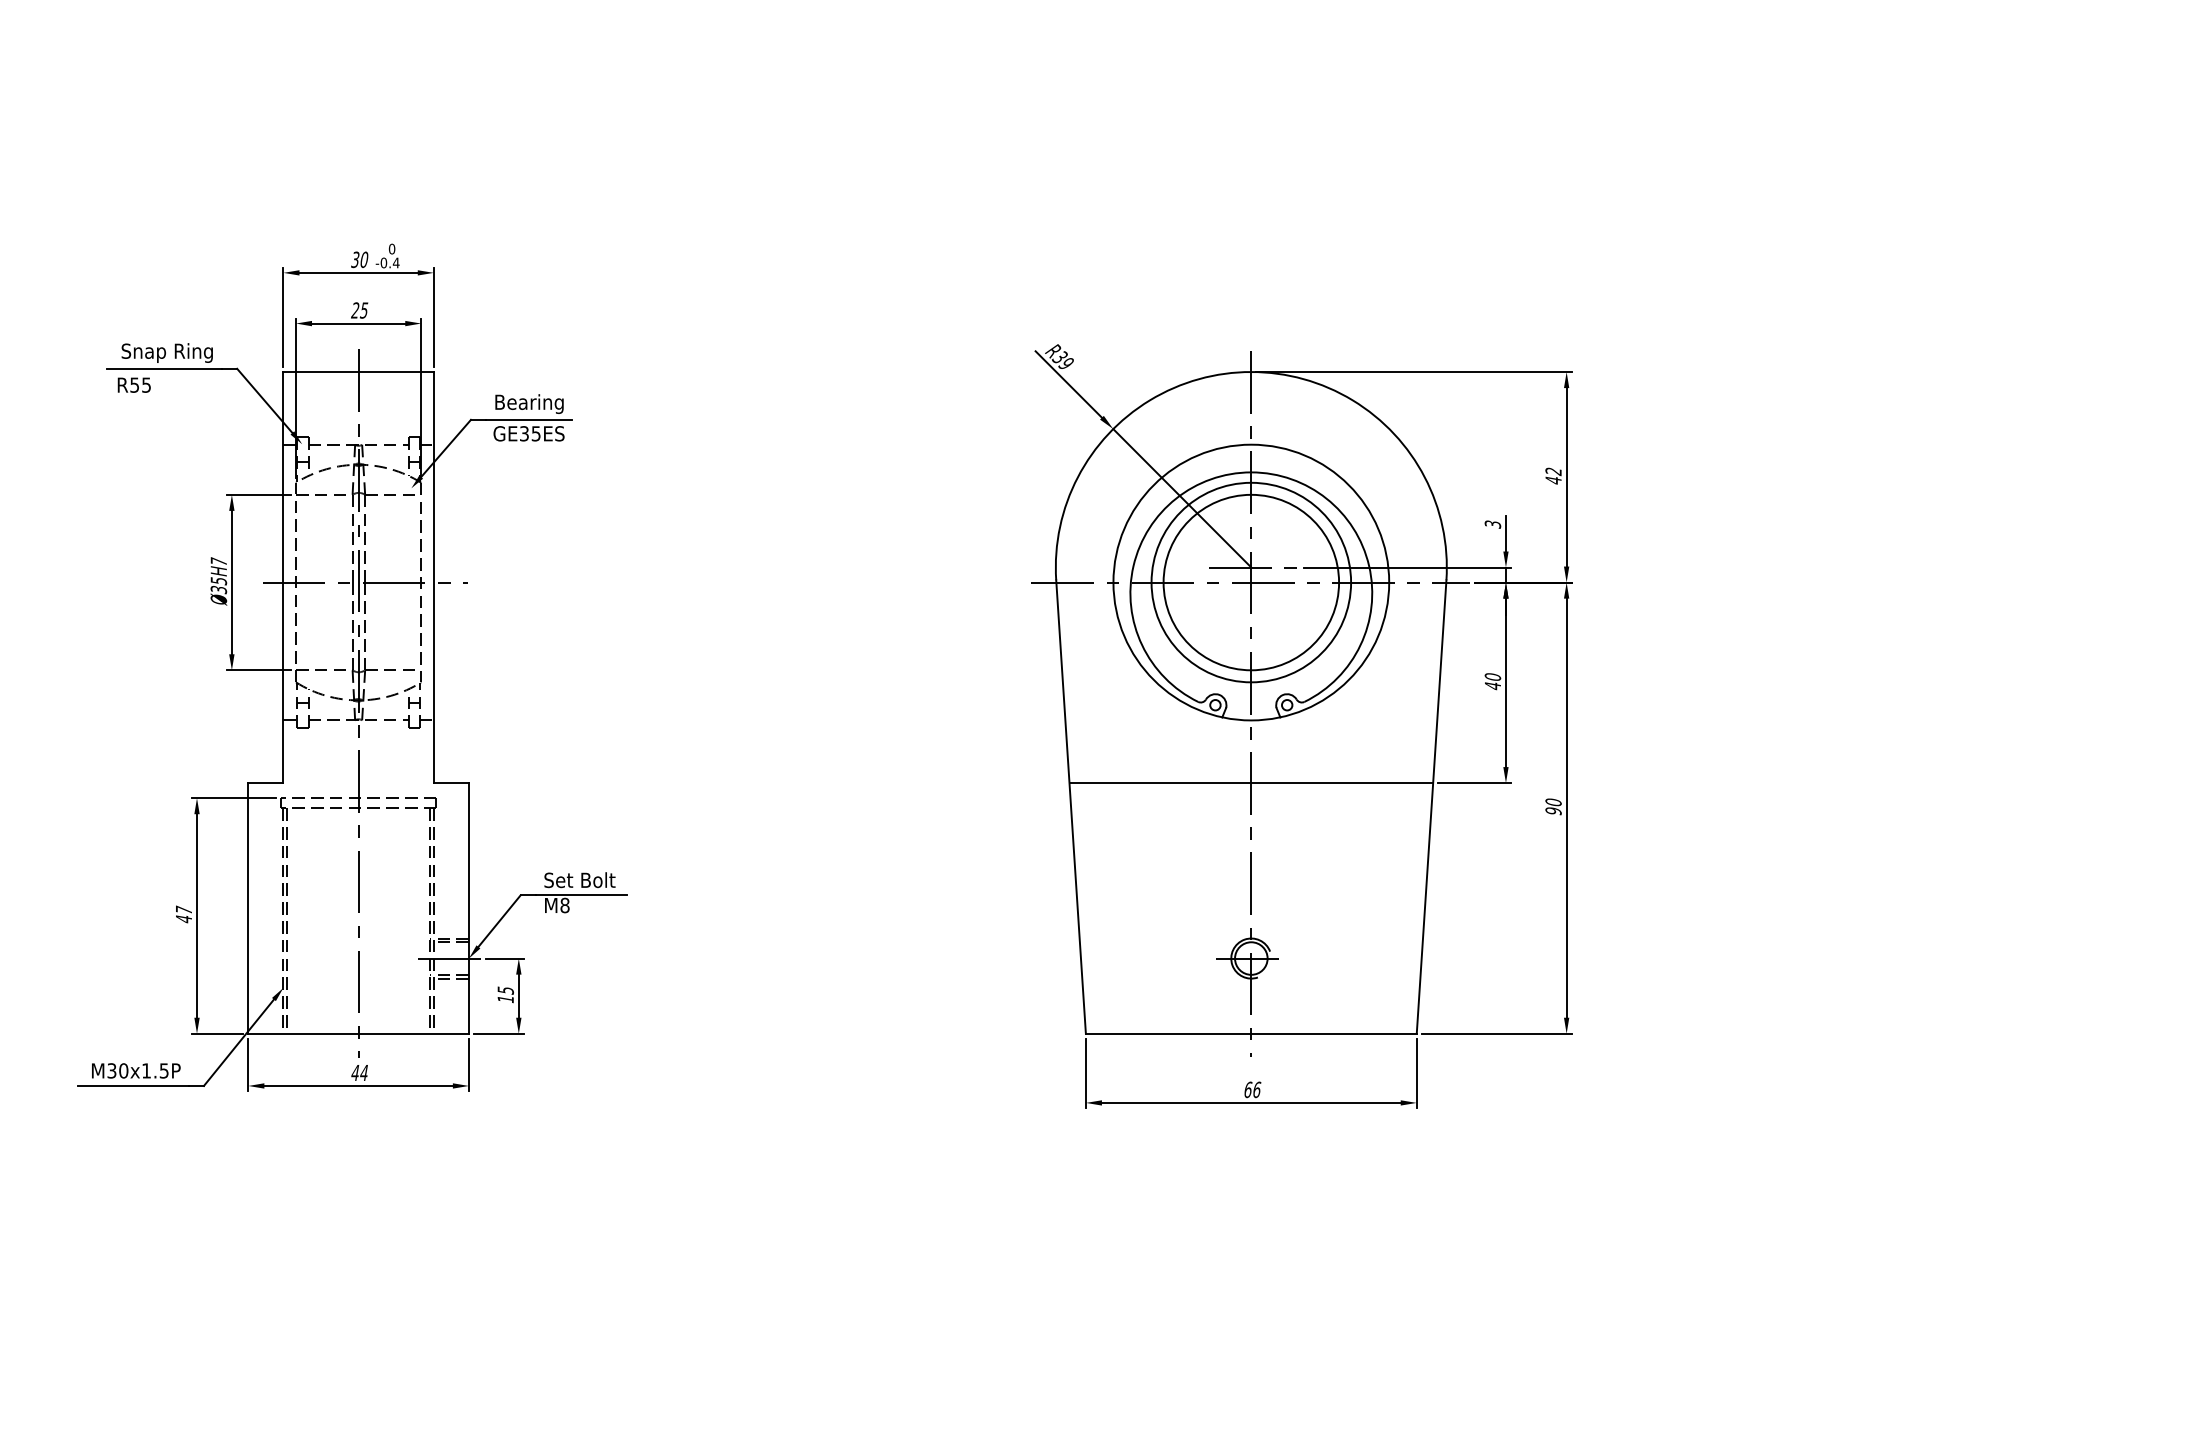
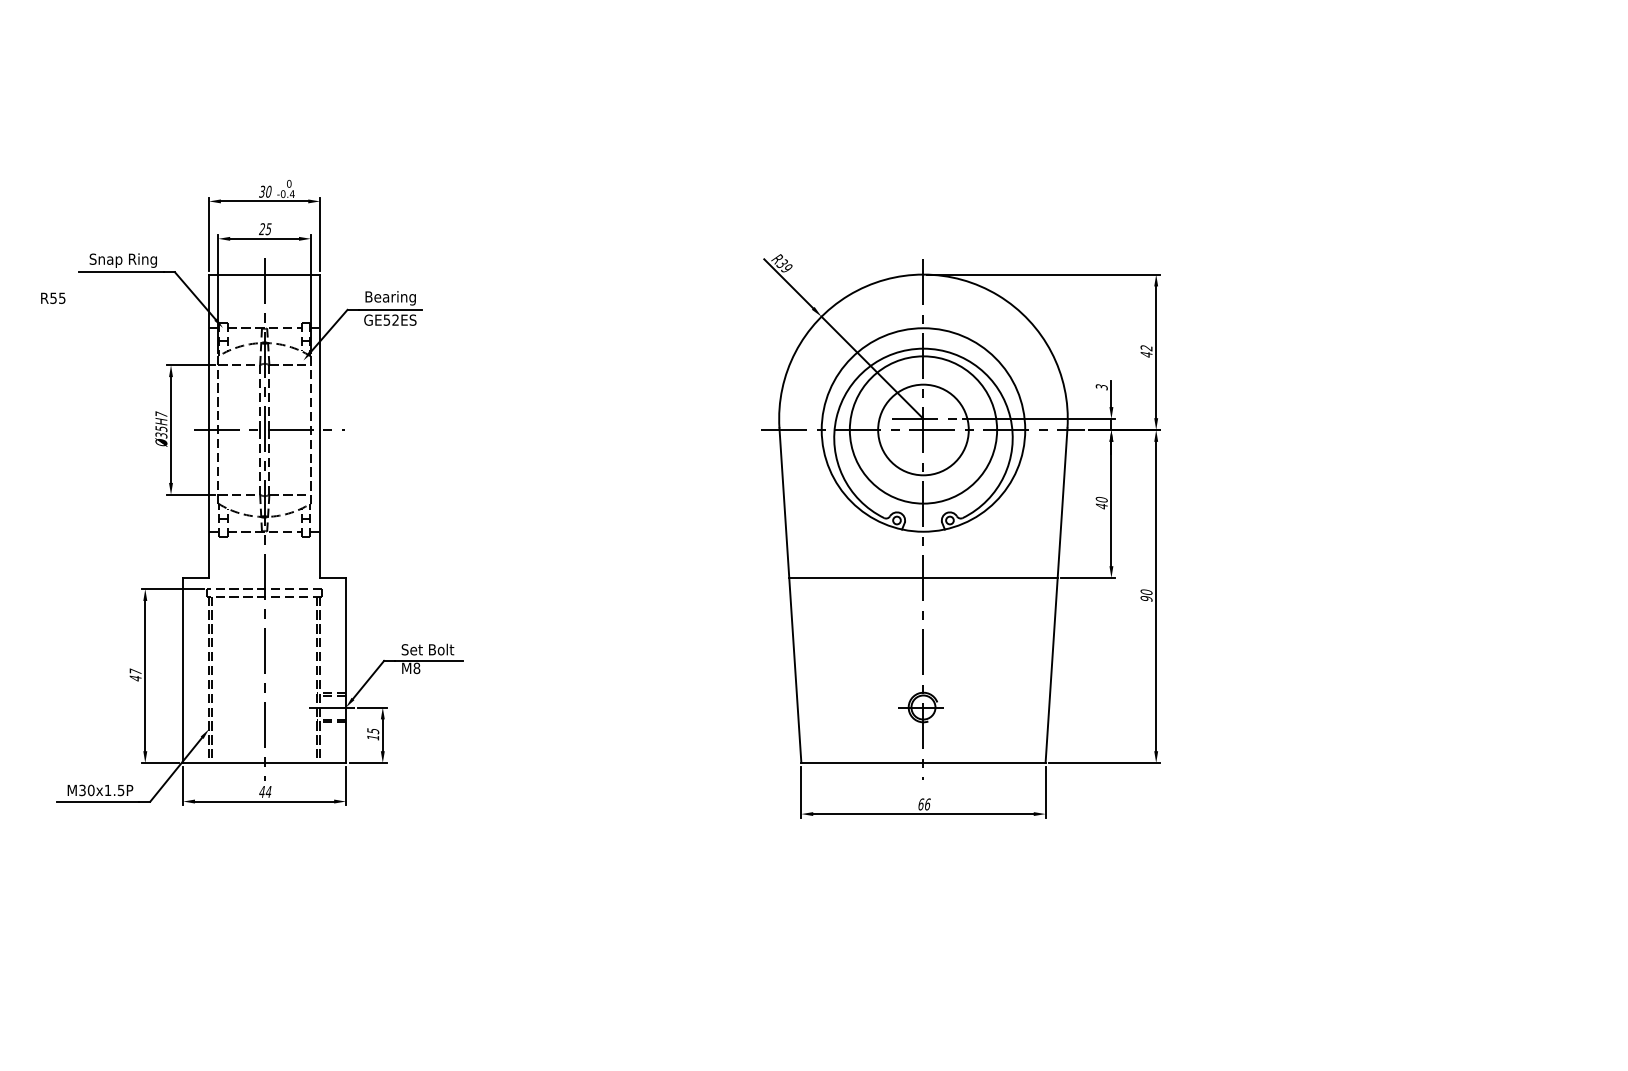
text: (133, 384) -> (52, 297), moved
text: (530, 433) -> (391, 319), GE35ES -> GE52ES
circle: (1251, 582) -> (923, 429), size x0.7

